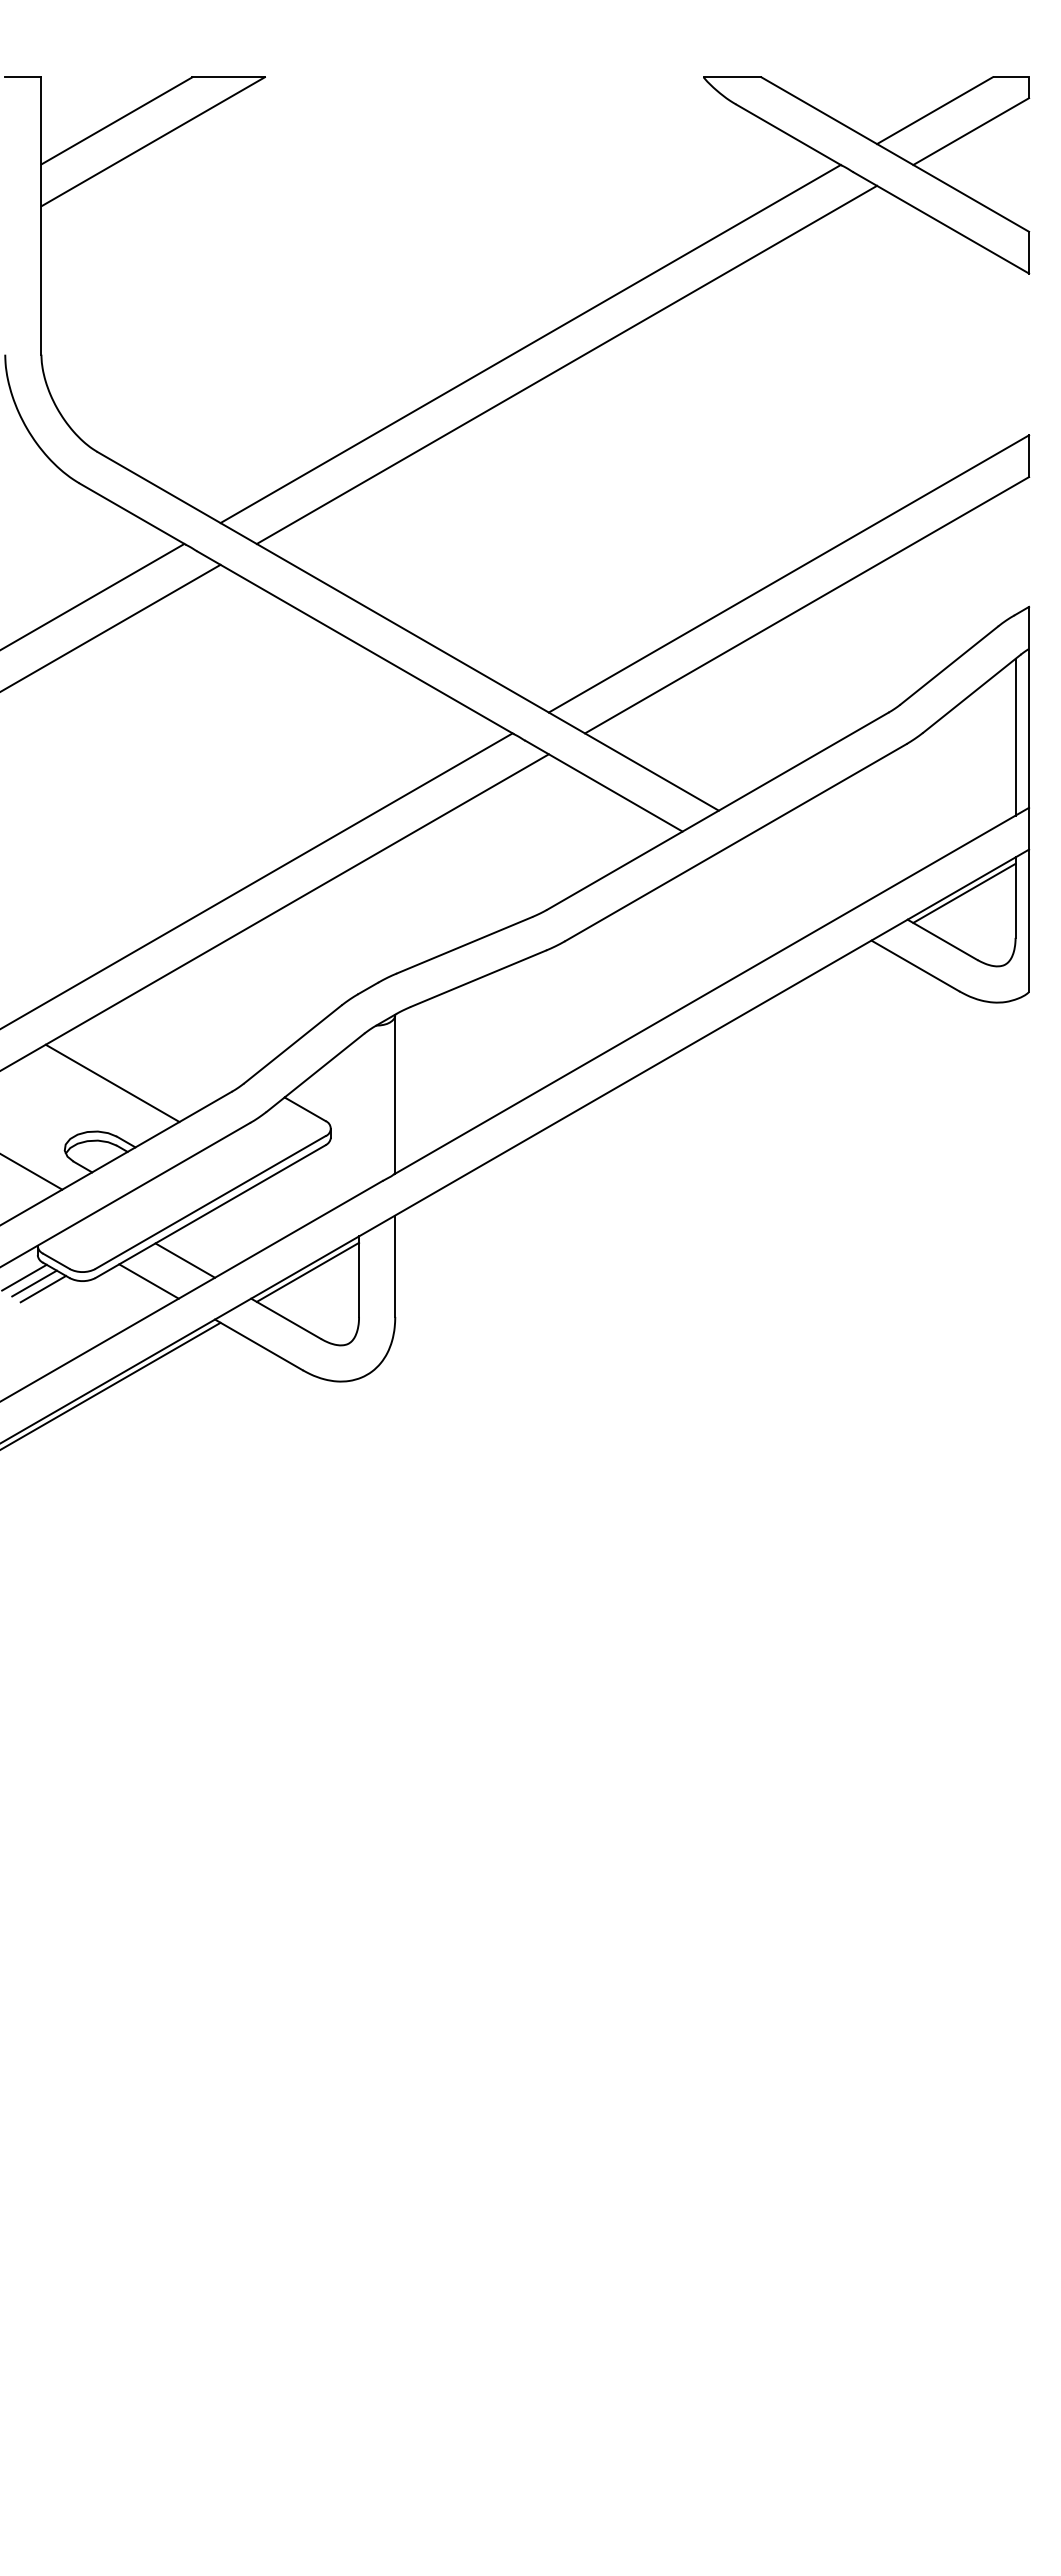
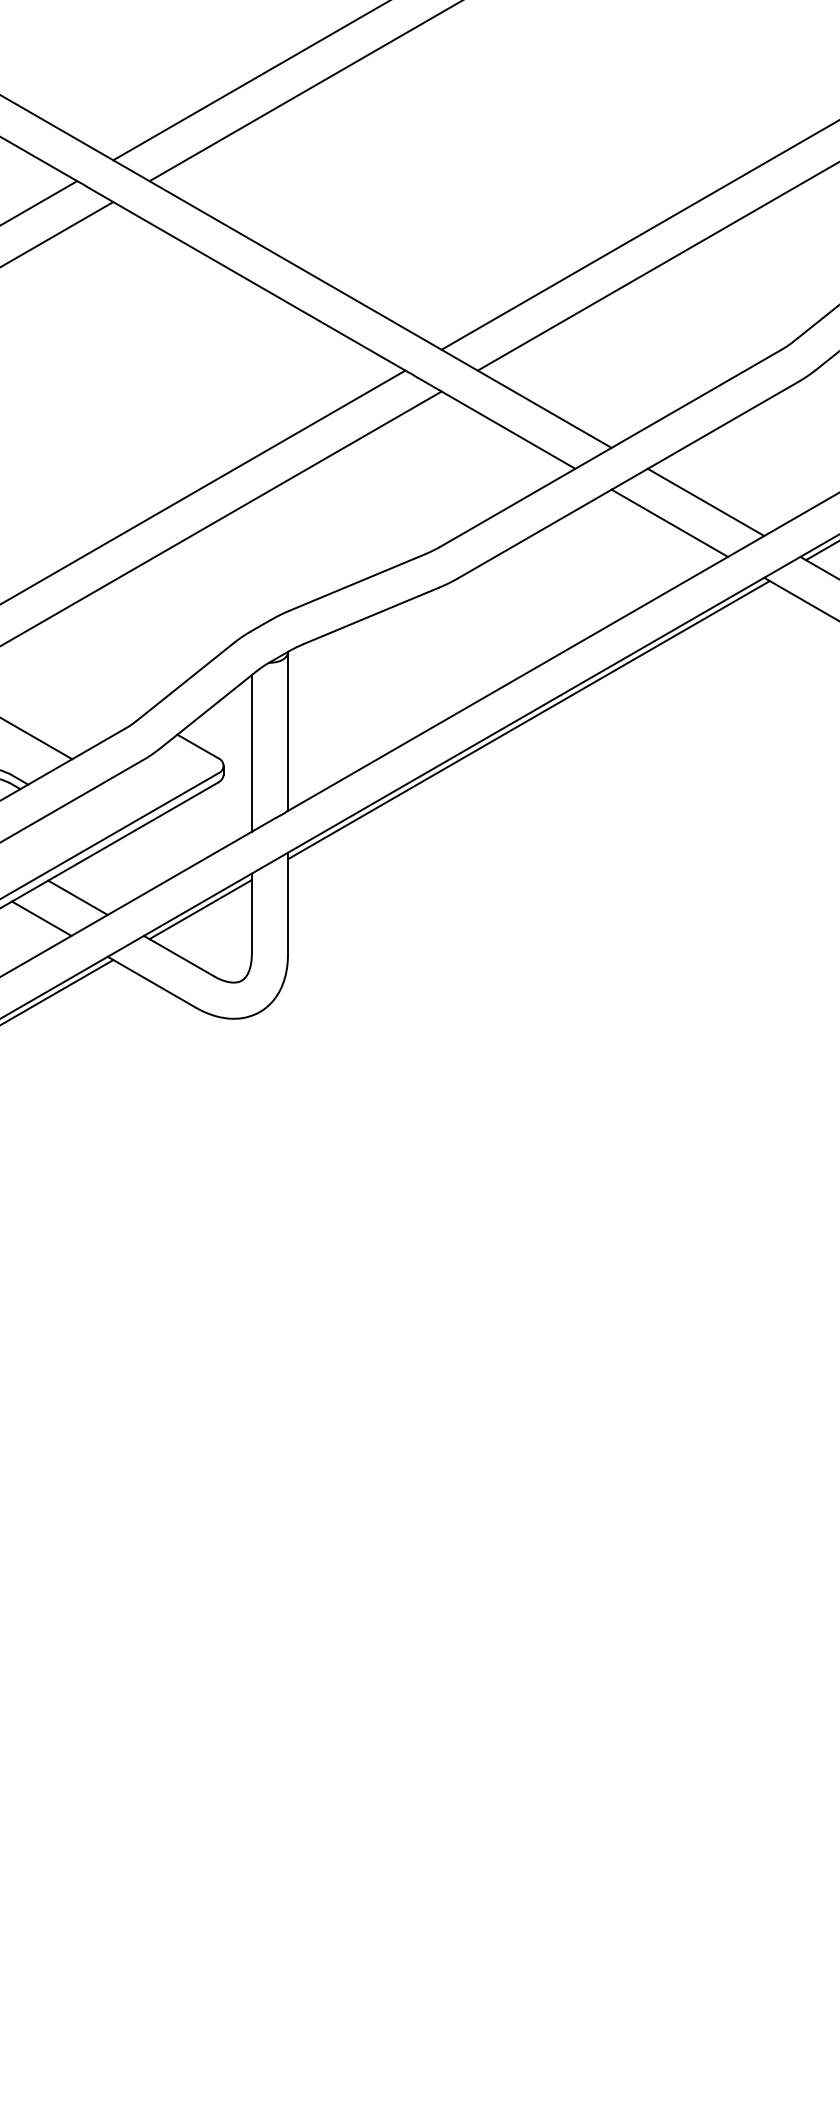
line: (813, 864) -> (706, 501), added
line: (776, 885) -> (669, 522), added
line: (636, 1082) -> (529, 719), added
line: (359, 1115) -> (252, 752), added

